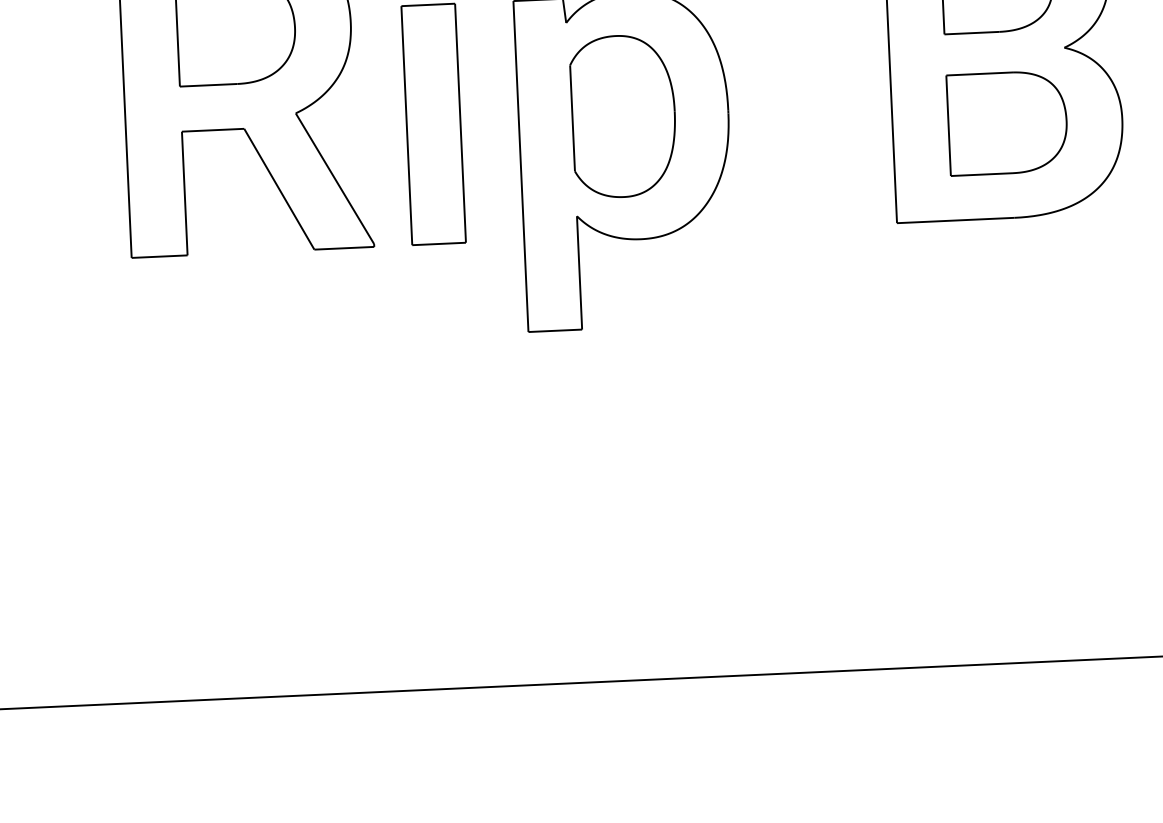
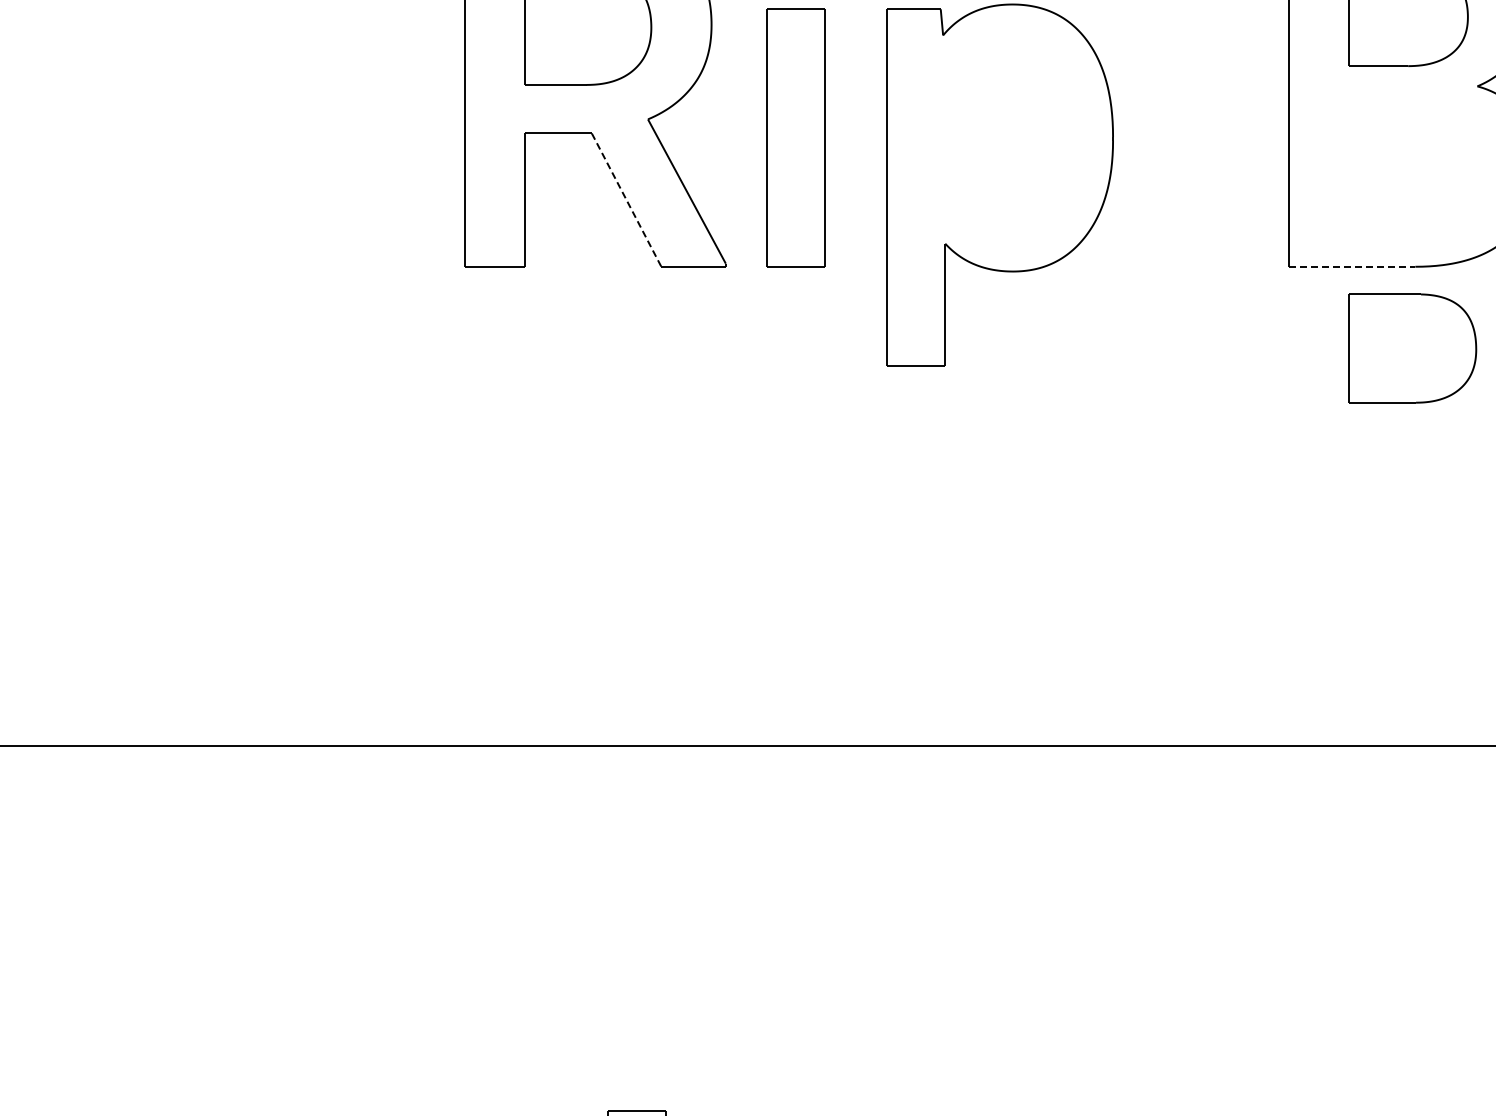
part: (623, 116) -> (1000, 138), removed
part: (1007, 123) -> (1412, 348), moved
line: (279, 189) -> (626, 200), solid -> dashed
line: (956, 220) -> (1352, 266), solid -> dashed

